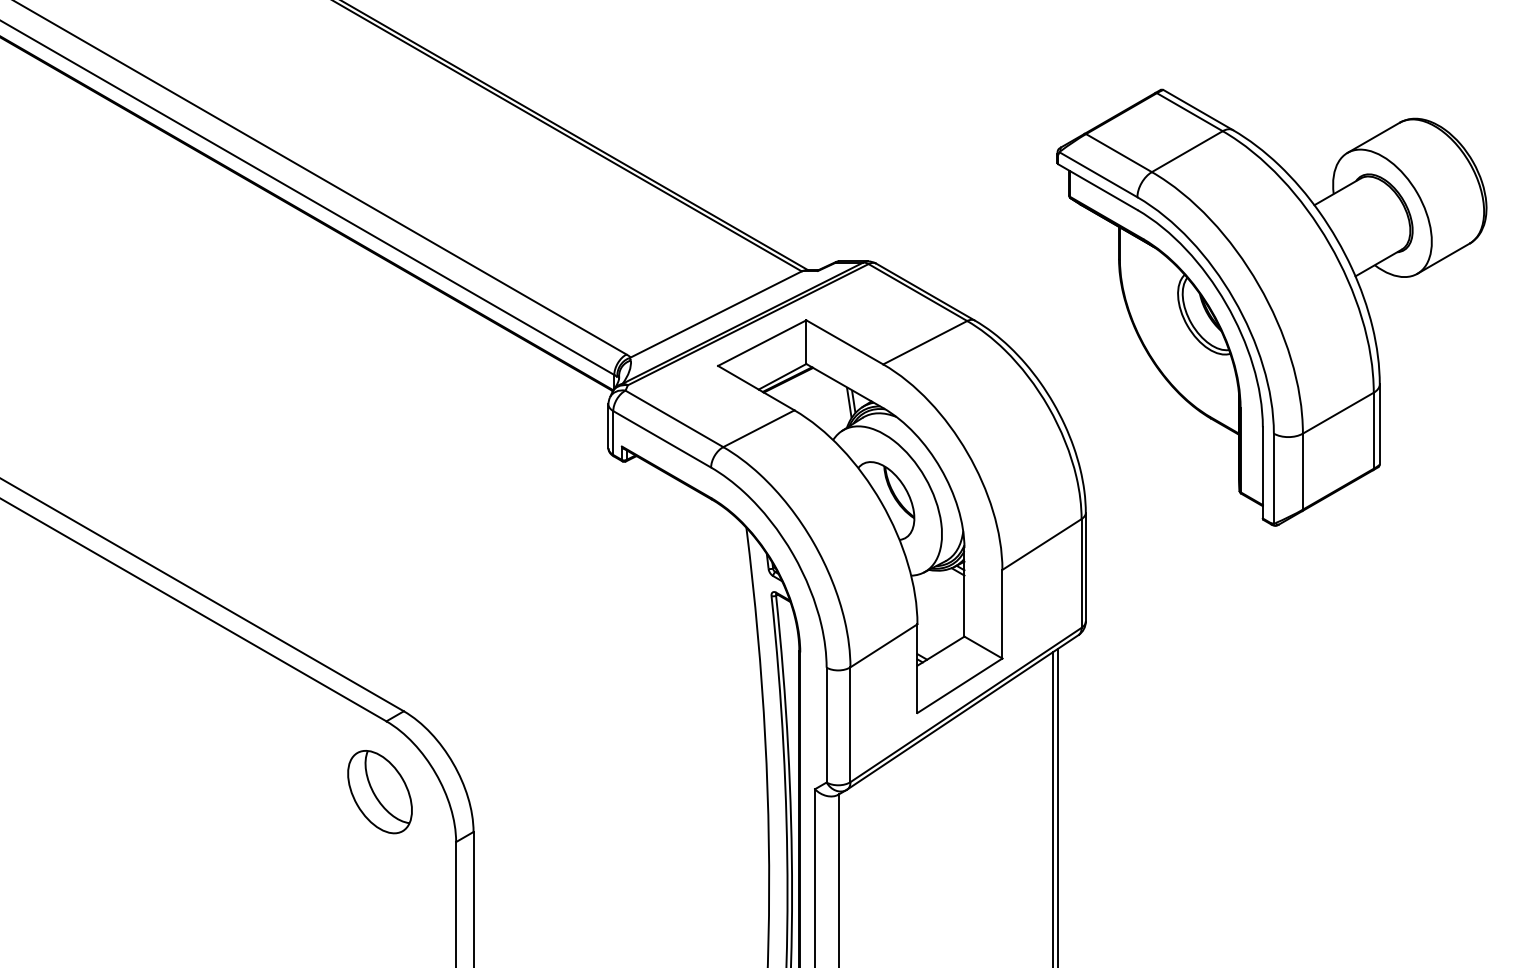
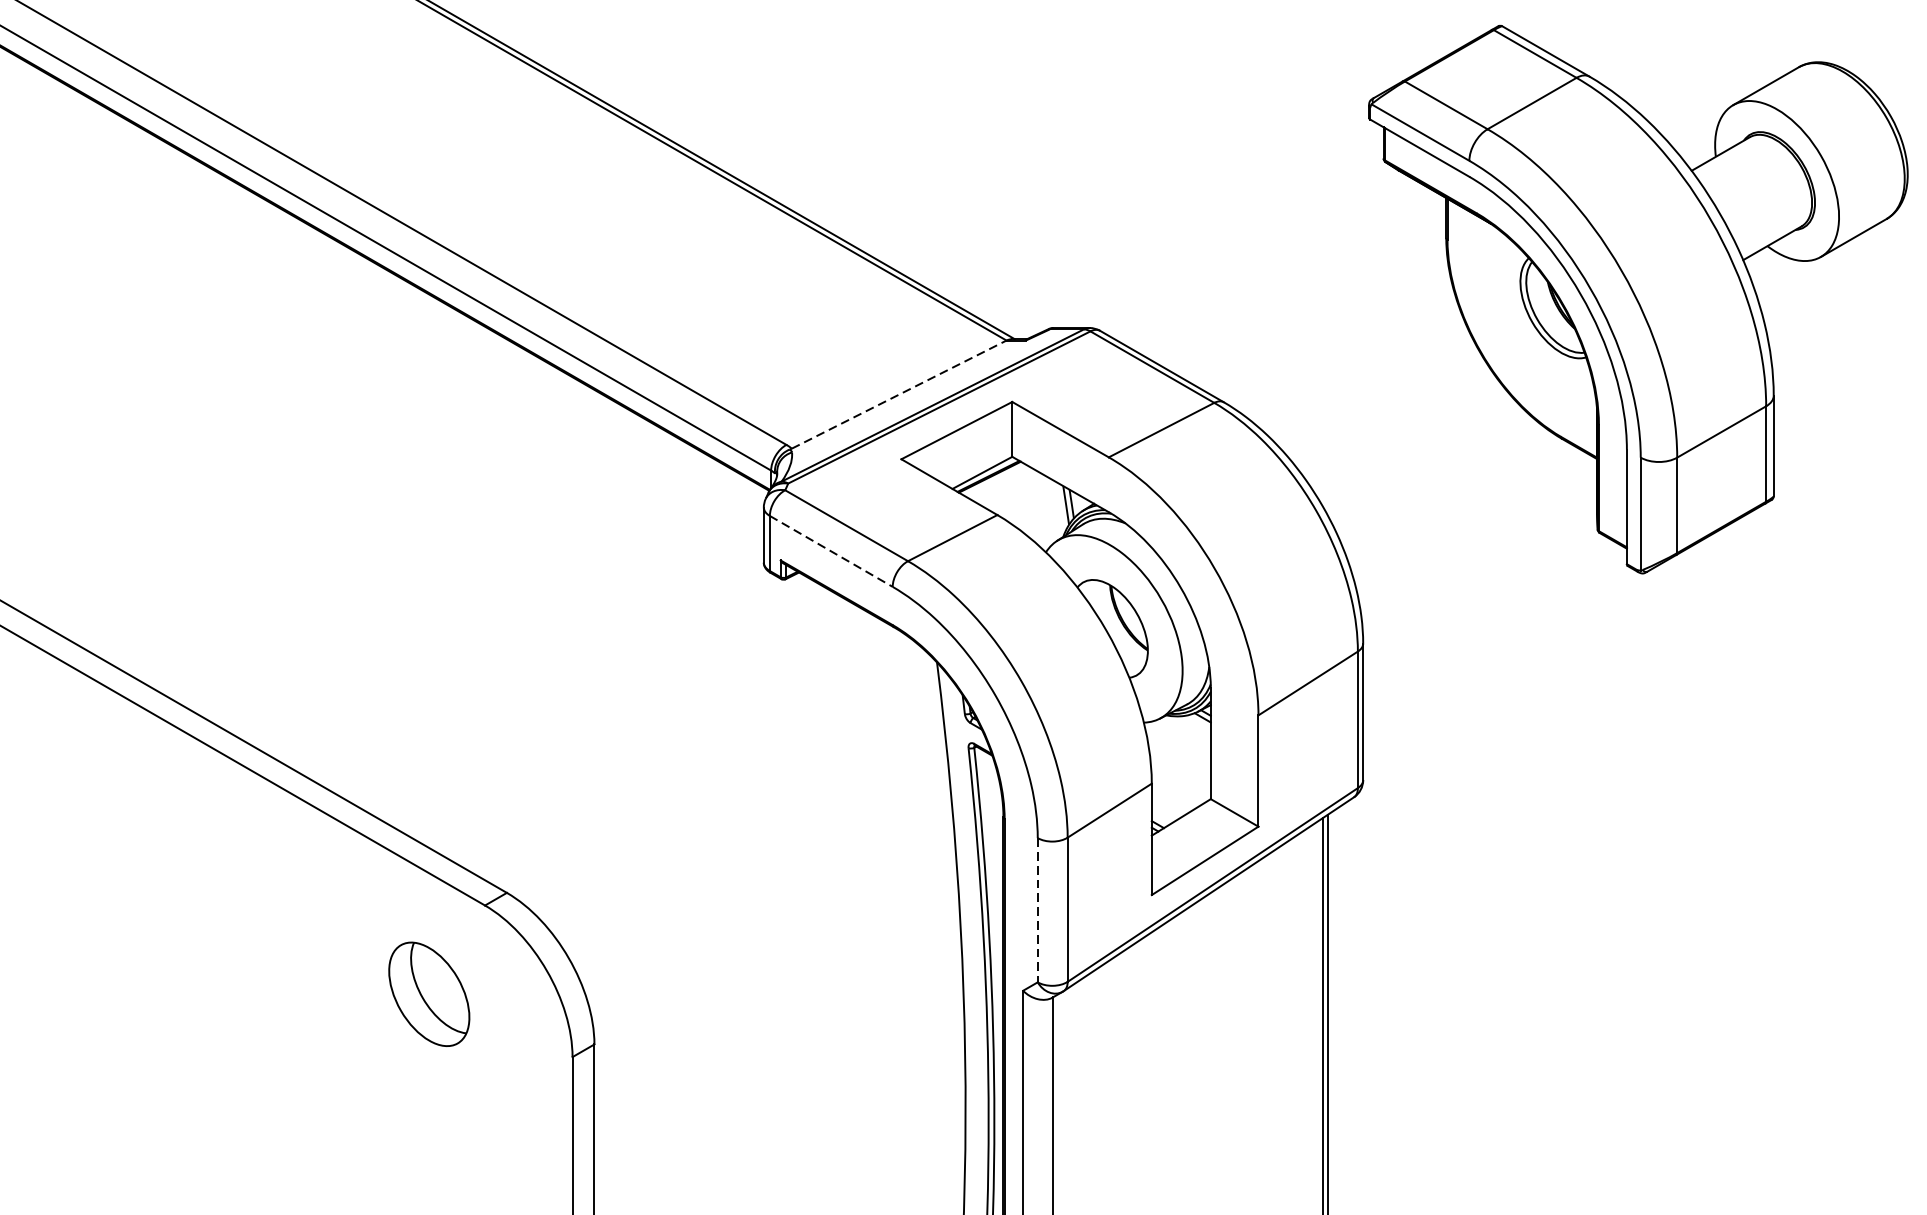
part: (1271, 307) -> (1637, 299), moved
line: (716, 314) -> (899, 394), solid -> dashed
line: (662, 439) -> (831, 551), solid -> dashed
line: (826, 725) -> (1037, 910), solid -> dashed
part: (379, 792) -> (428, 994), moved

